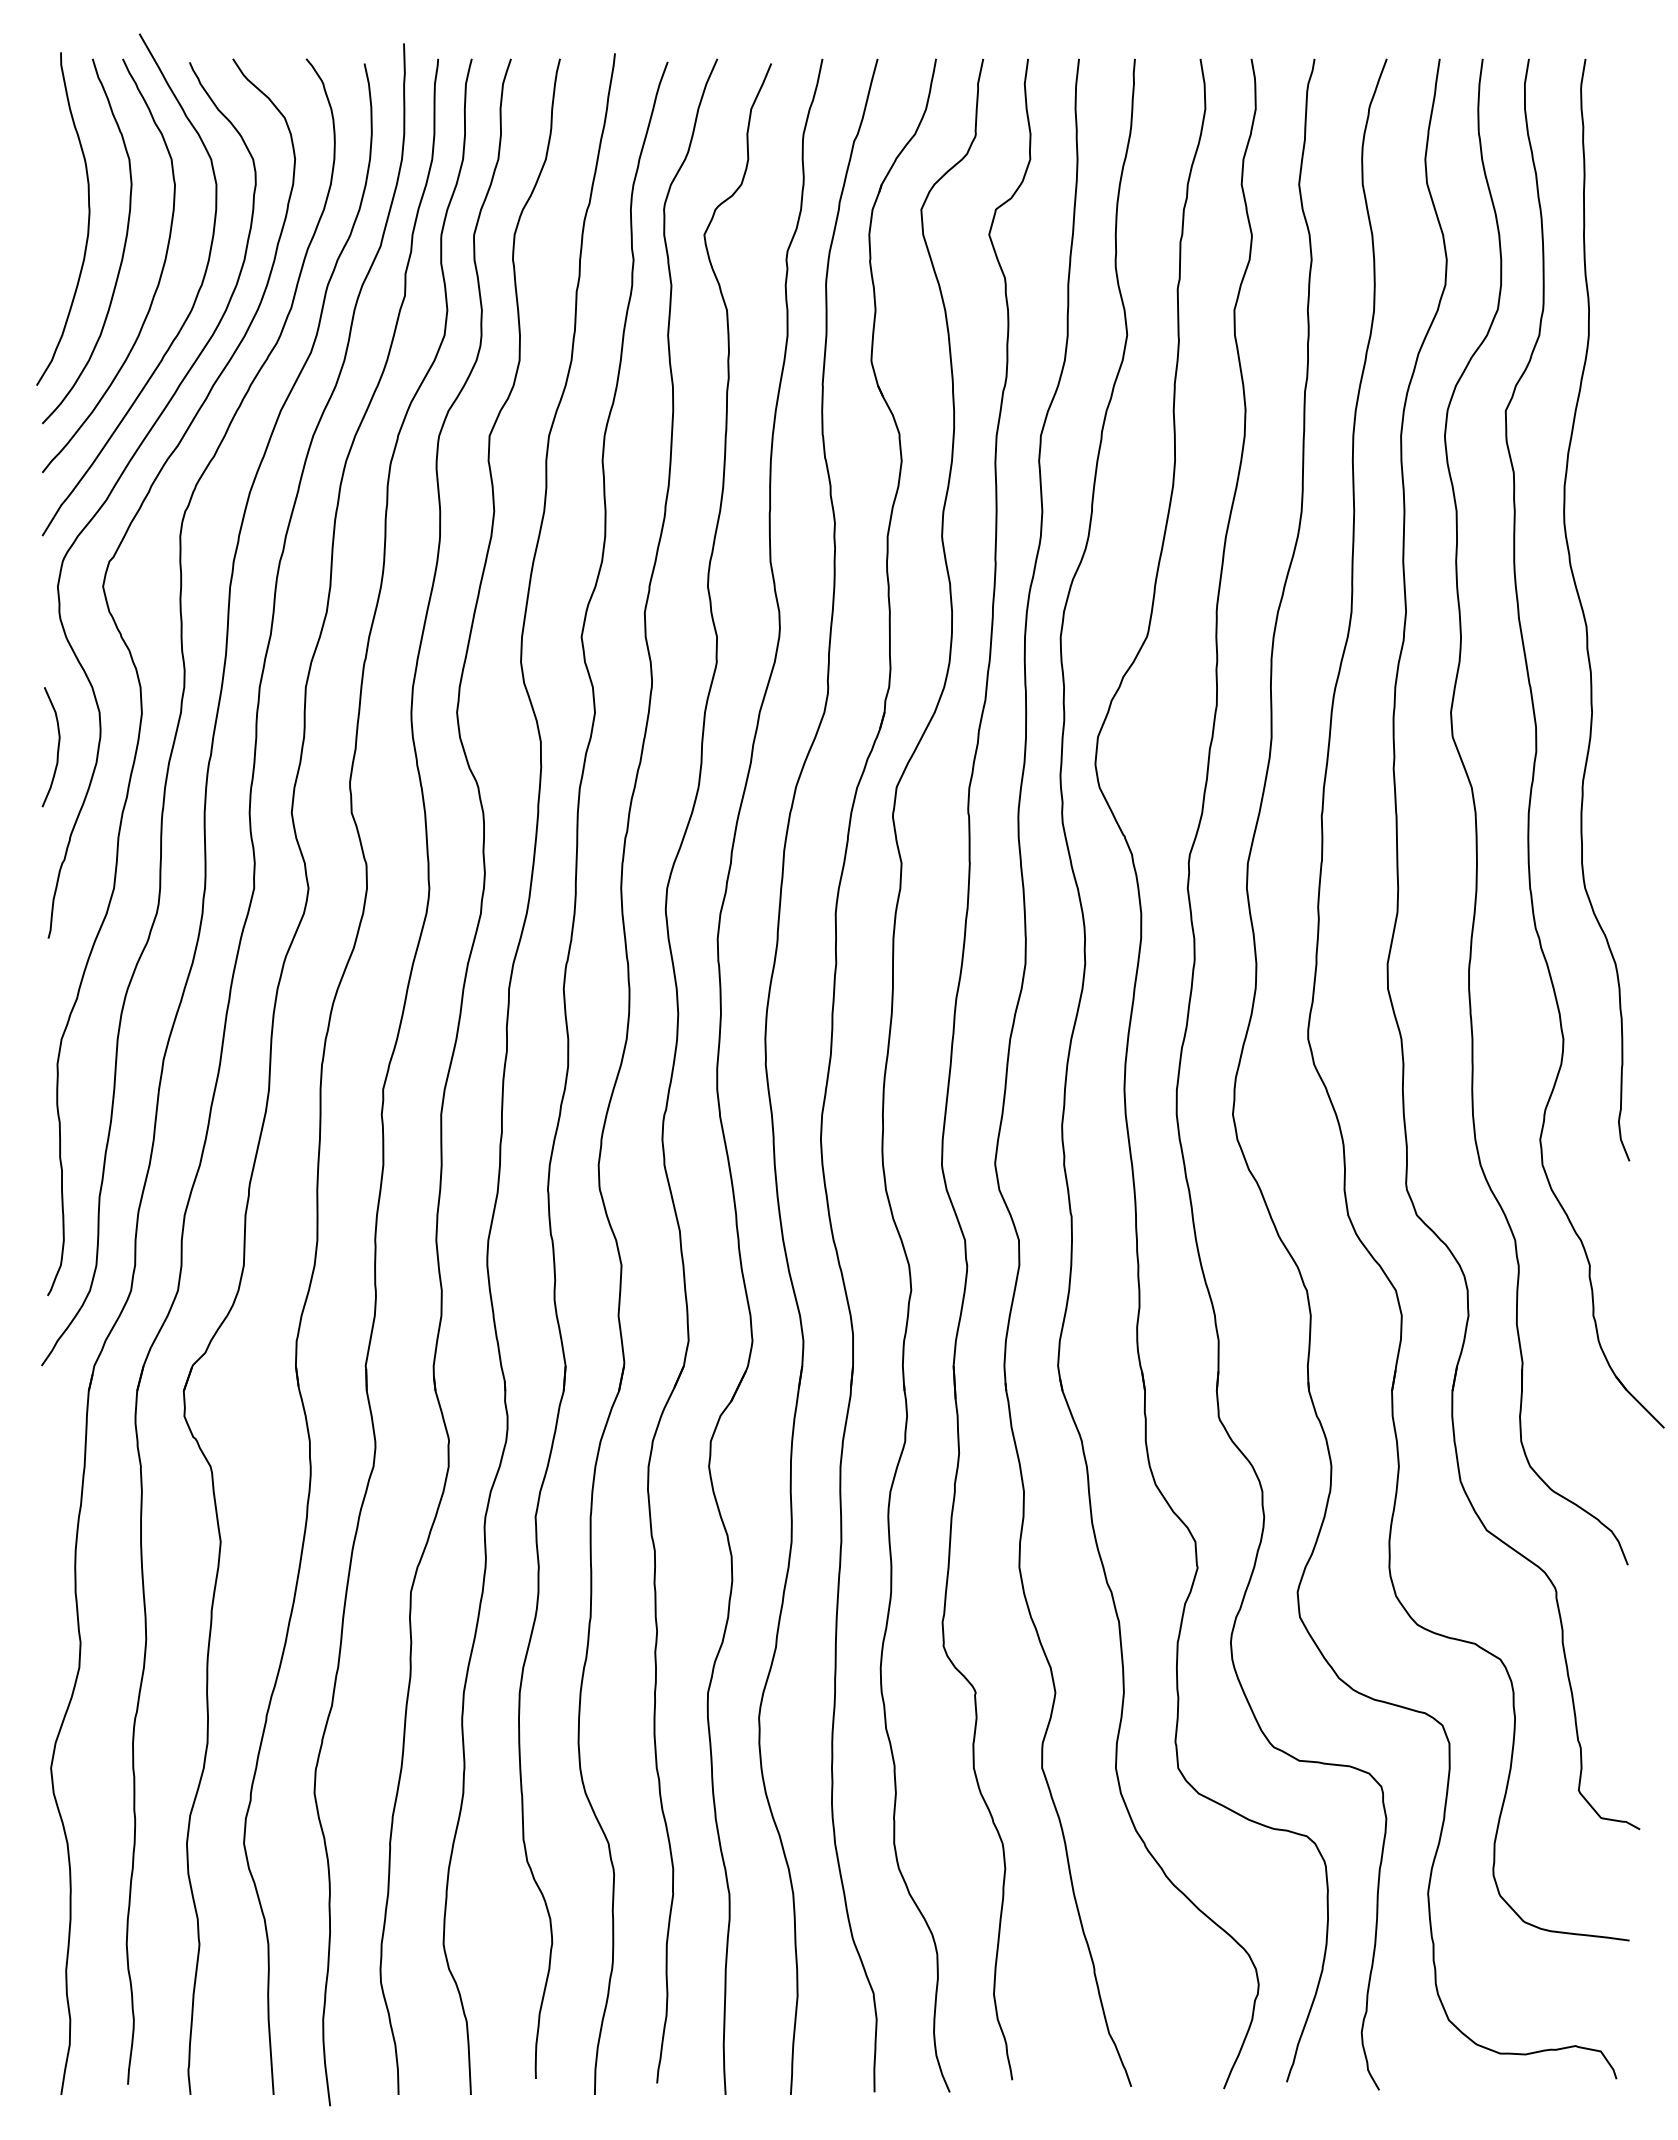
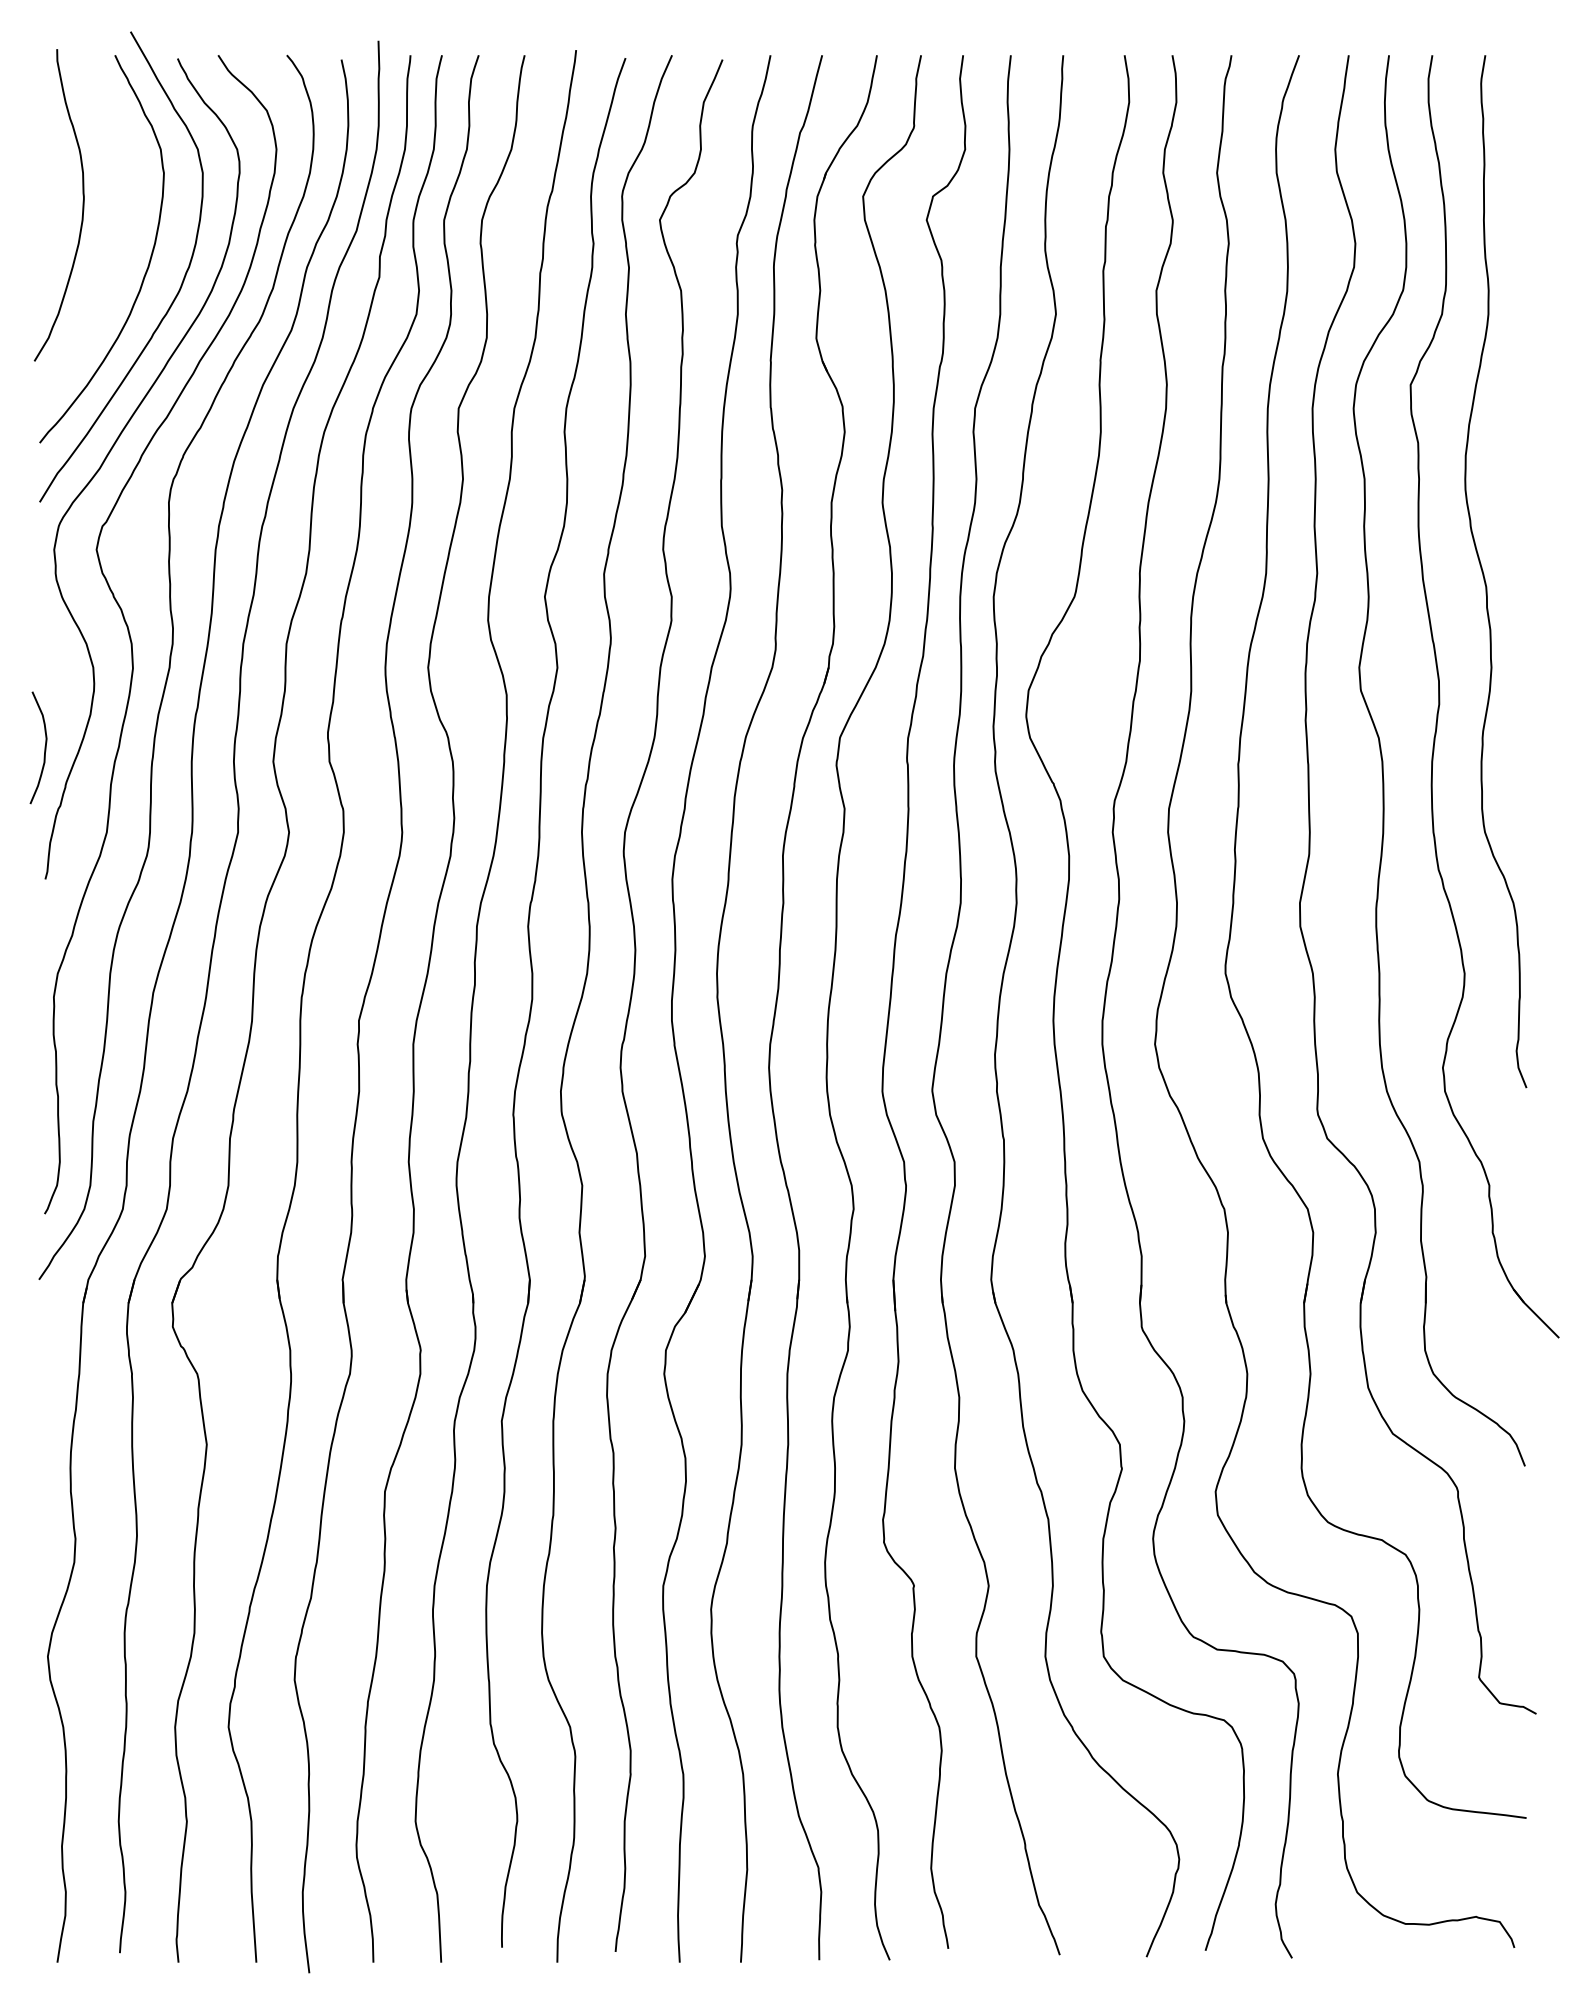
curve: (123, 246) -> (115, 231), removed
curve: (57, 747) -> (44, 748), moved

